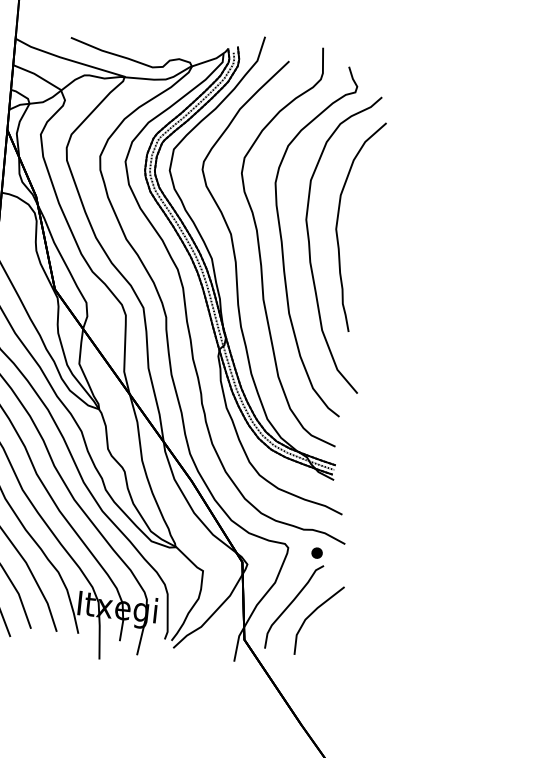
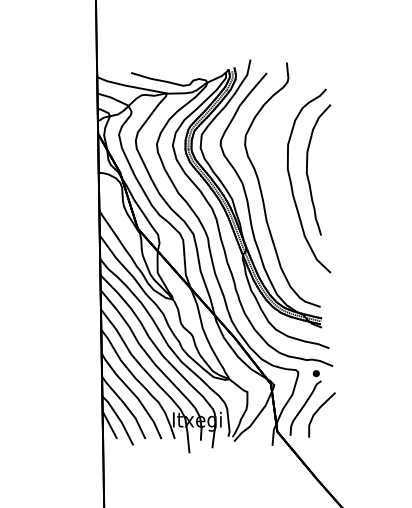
curve: (283, 243) -> (275, 185), removed

